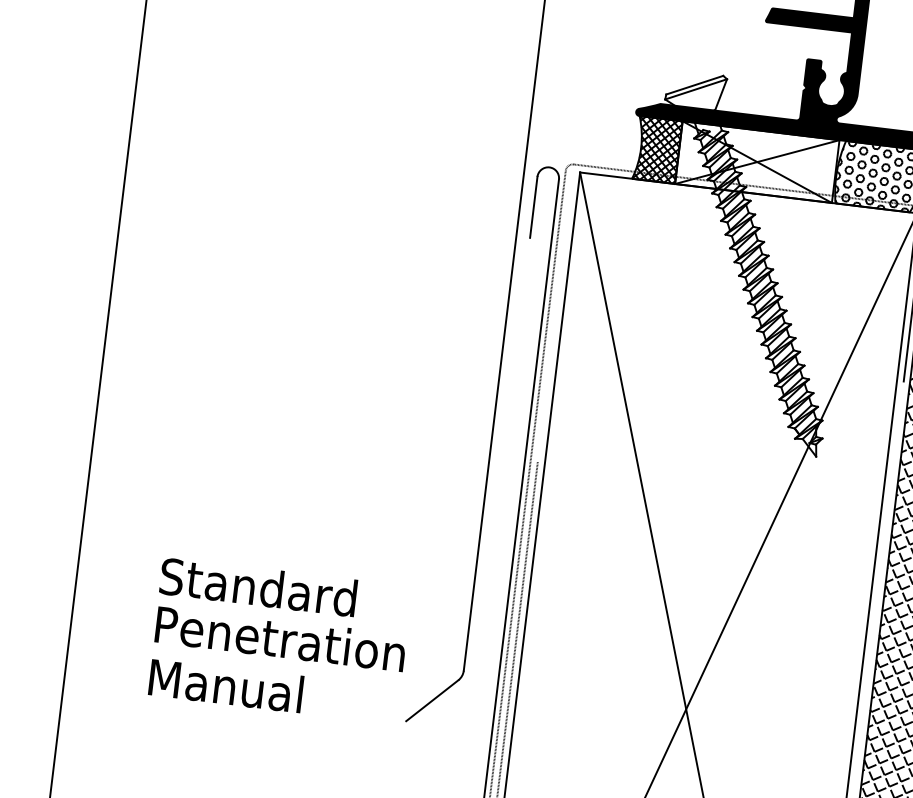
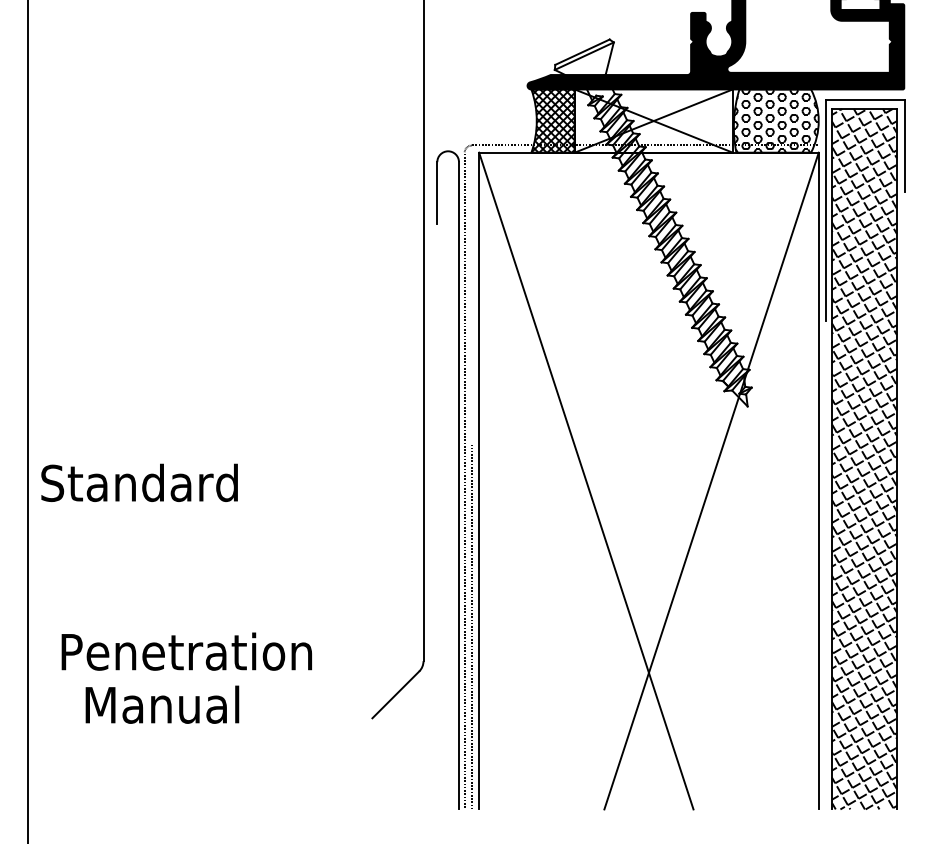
text: (258, 586) -> (139, 482), moved
text: (280, 638) -> (186, 651), moved
text: (226, 685) -> (162, 704), moved

